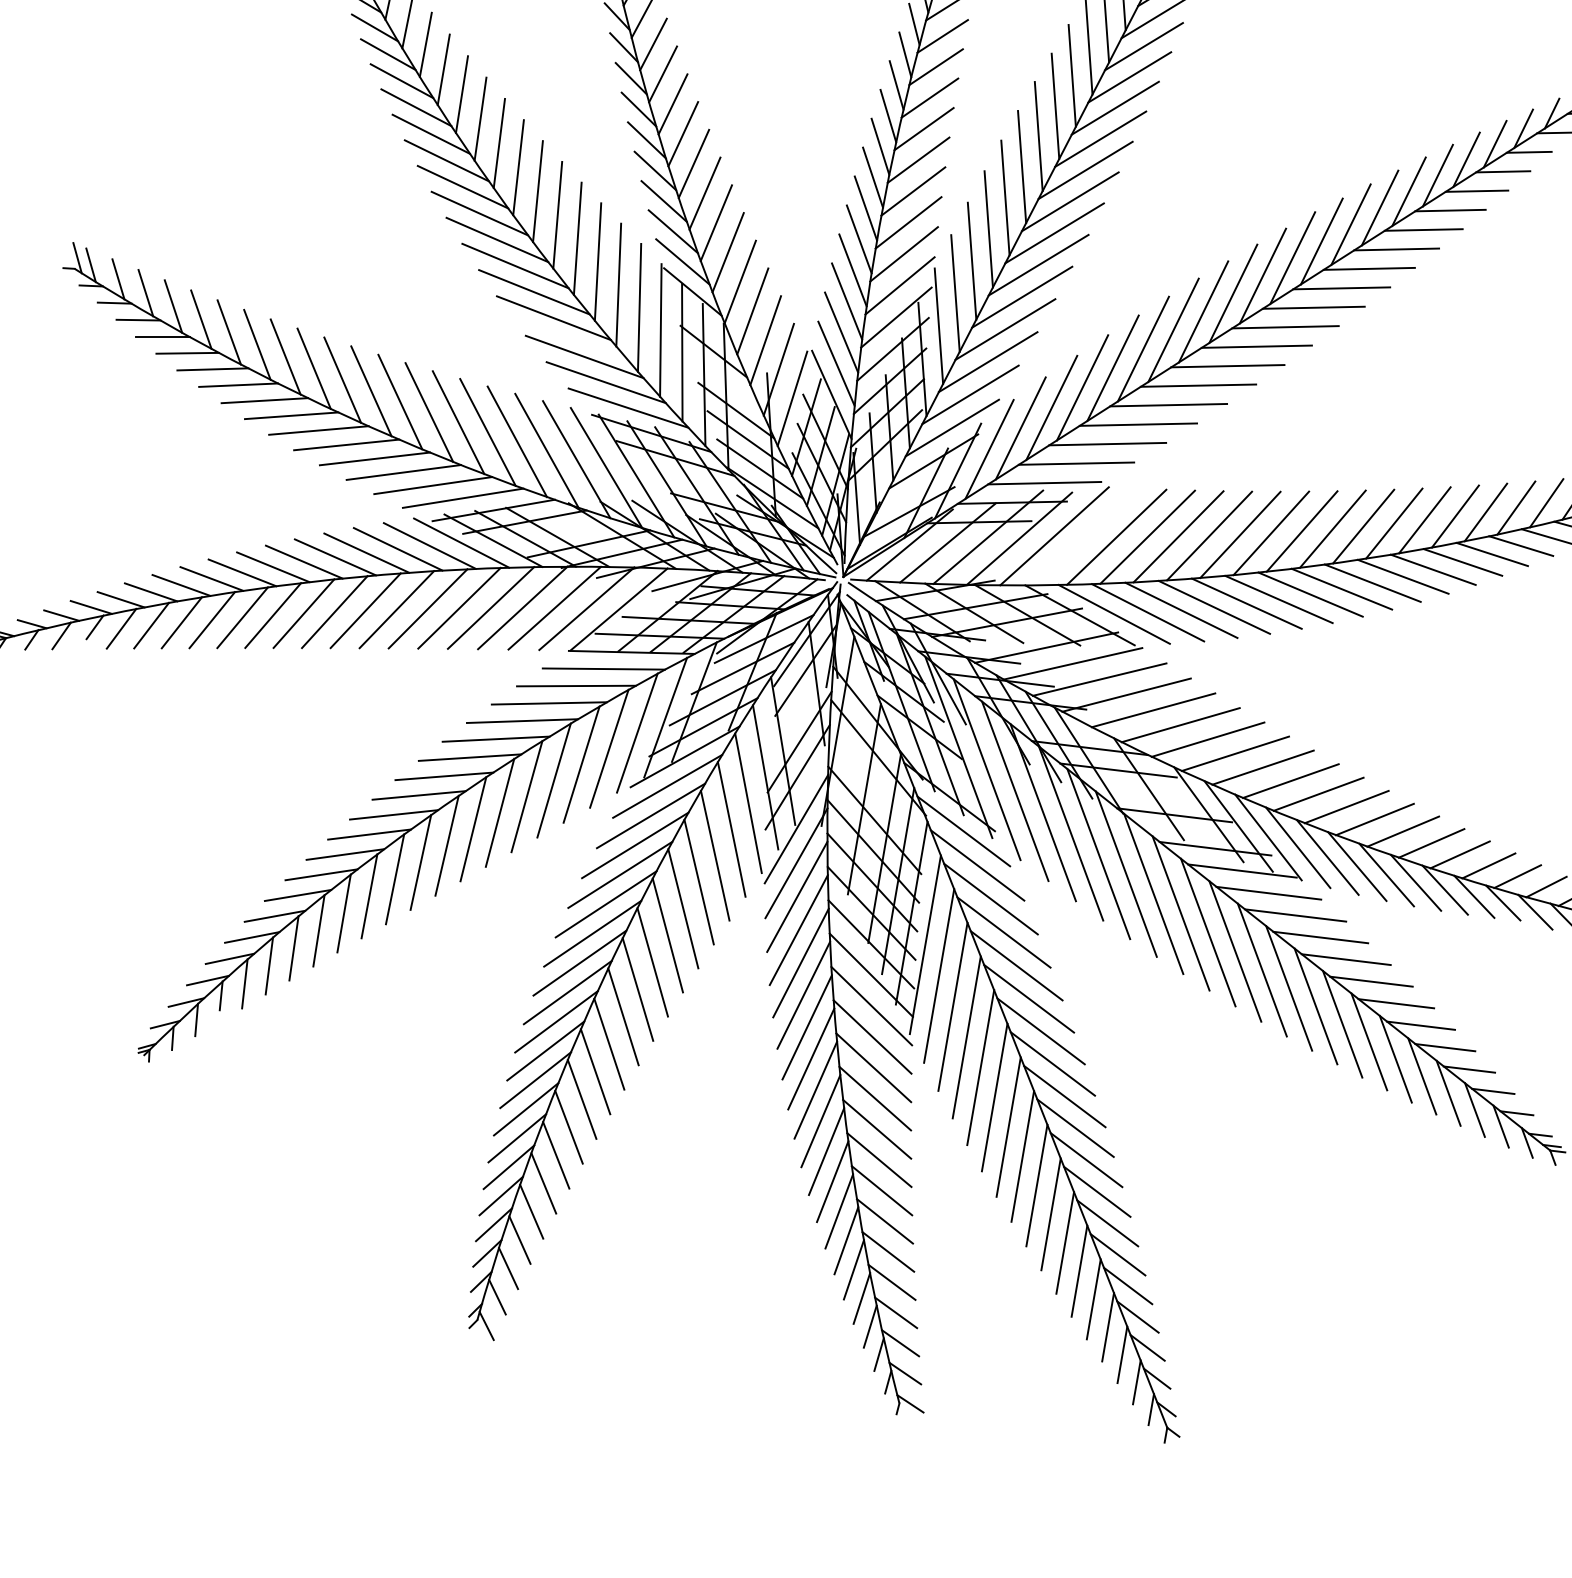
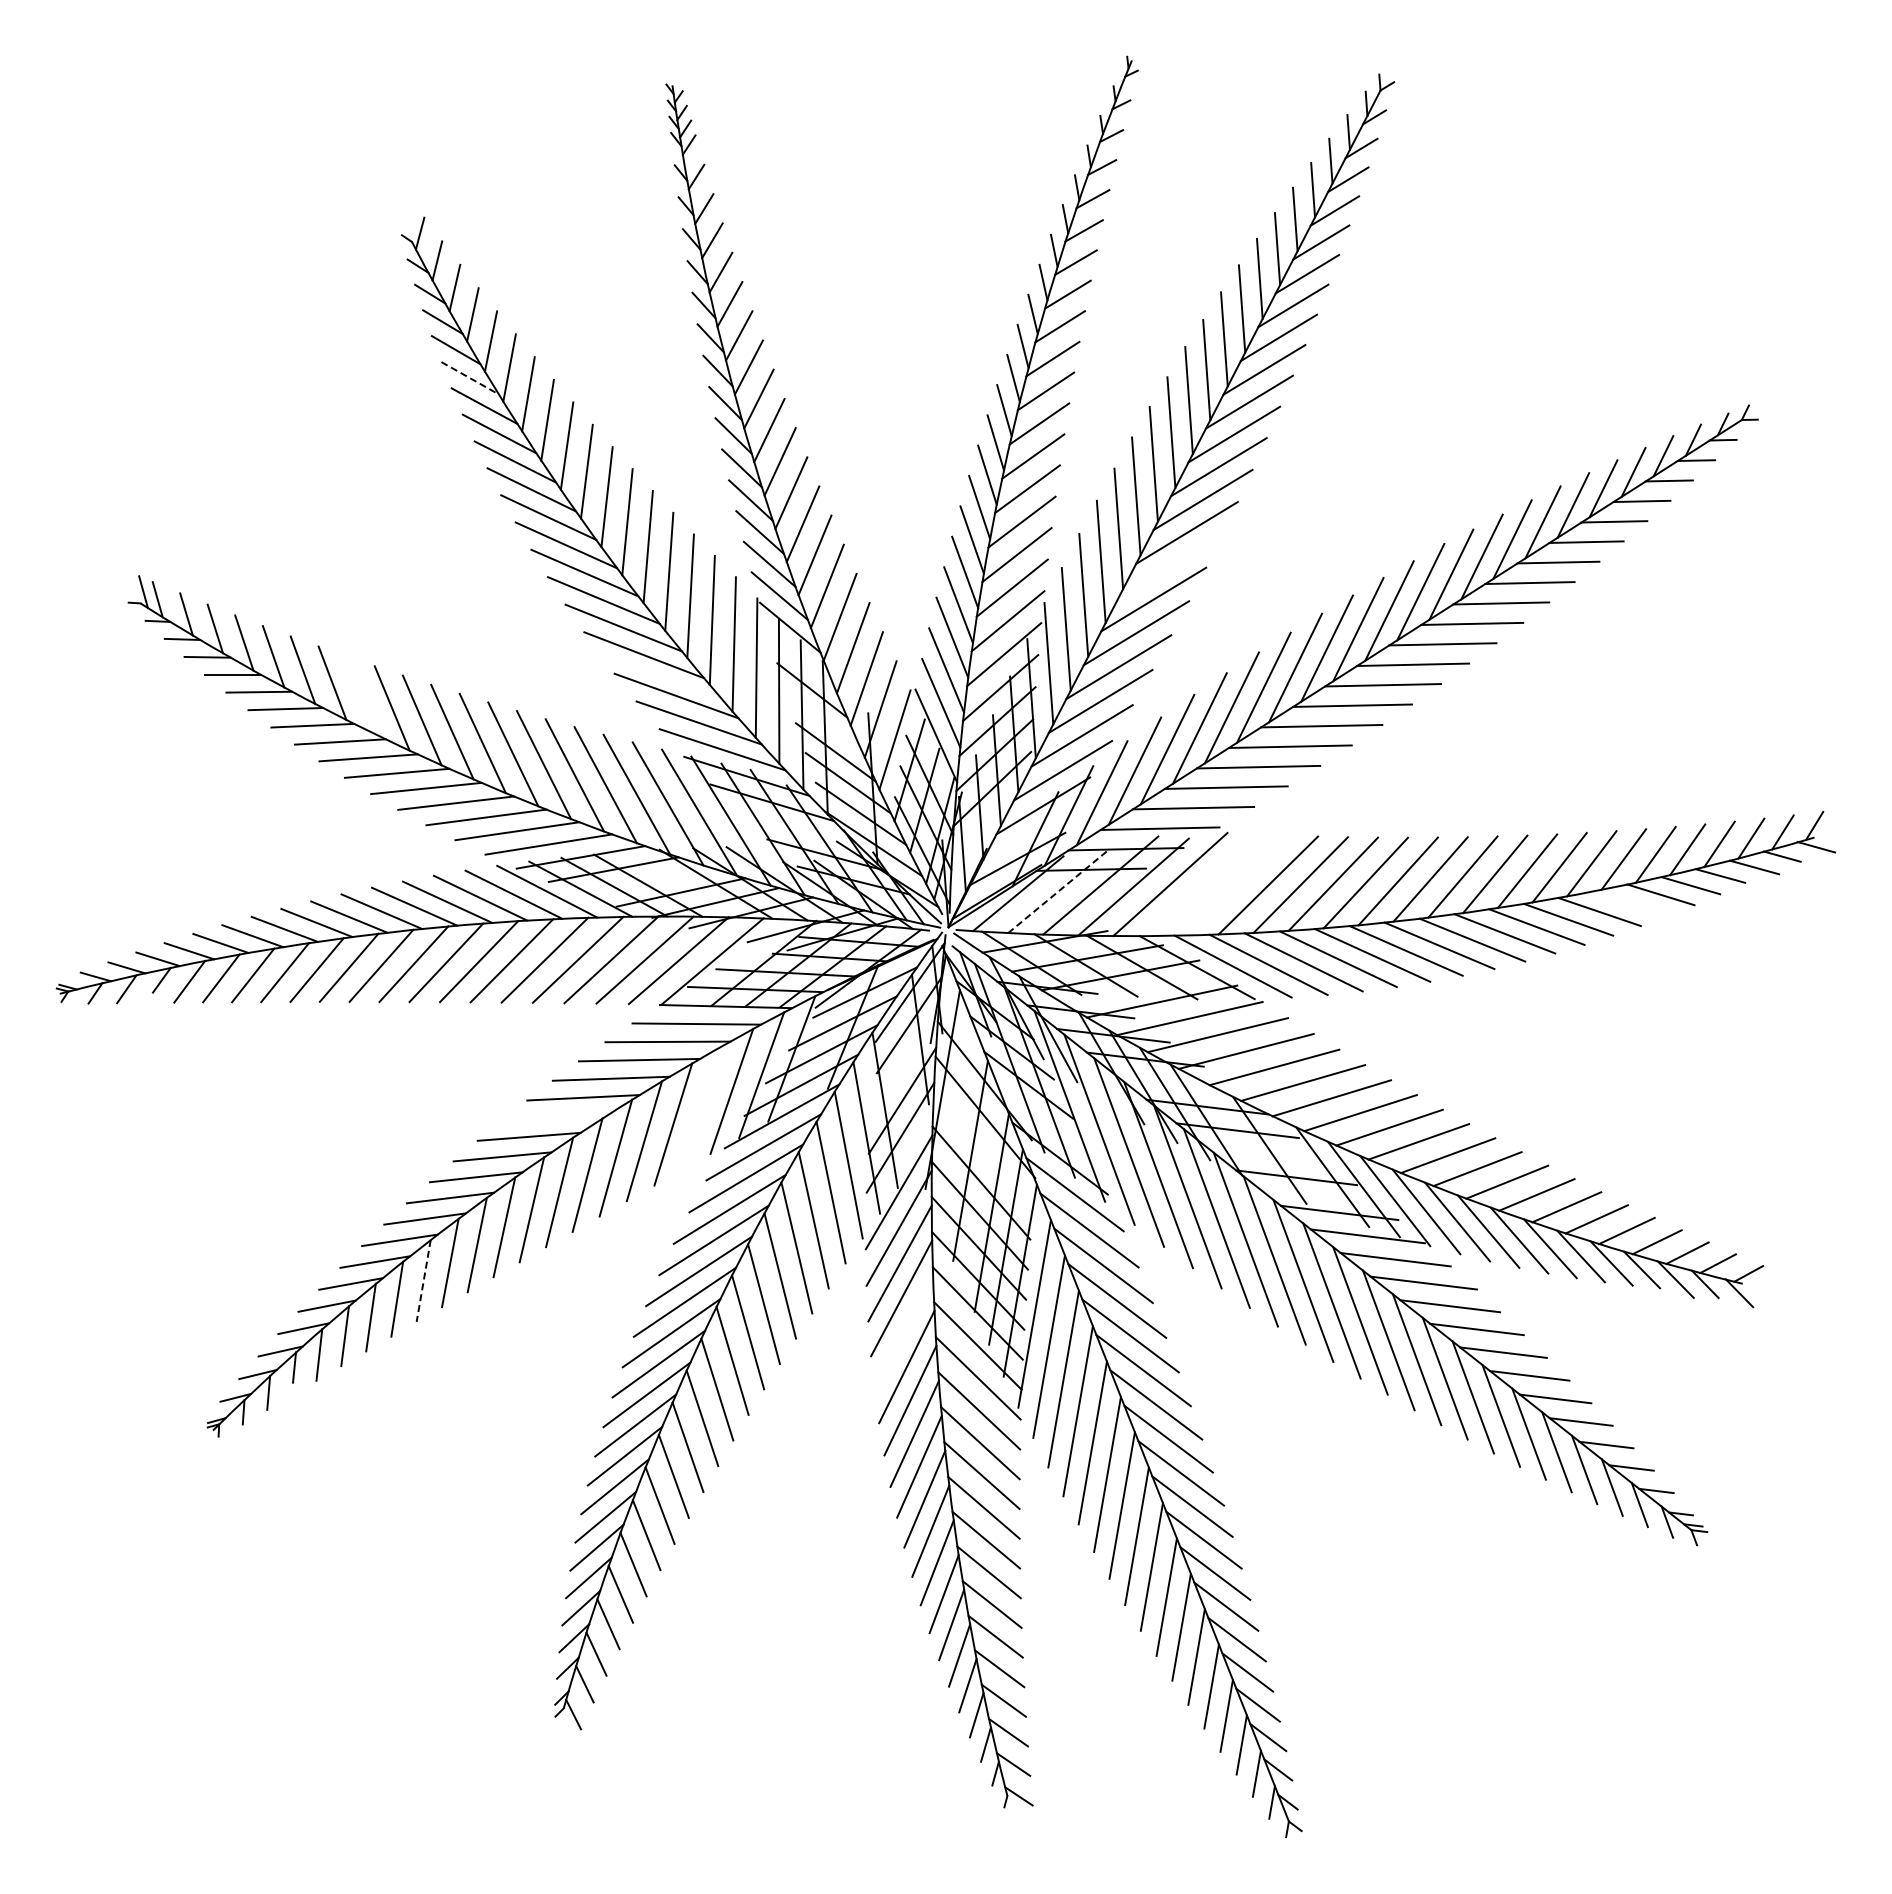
line: (388, 54) -> (470, 378), solid -> dashed
line: (1054, 232) -> (1170, 565), removed
line: (285, 356) -> (362, 695), removed
line: (1116, 537) -> (1235, 885), removed
line: (948, 542) -> (1058, 891), solid -> dashed
line: (1492, 554) -> (1630, 903), removed
line: (609, 748) -> (702, 1107), removed
line: (469, 757) -> (555, 1116), removed
line: (343, 913) -> (423, 1280), solid -> dashed
line: (800, 962) -> (903, 1332), removed

